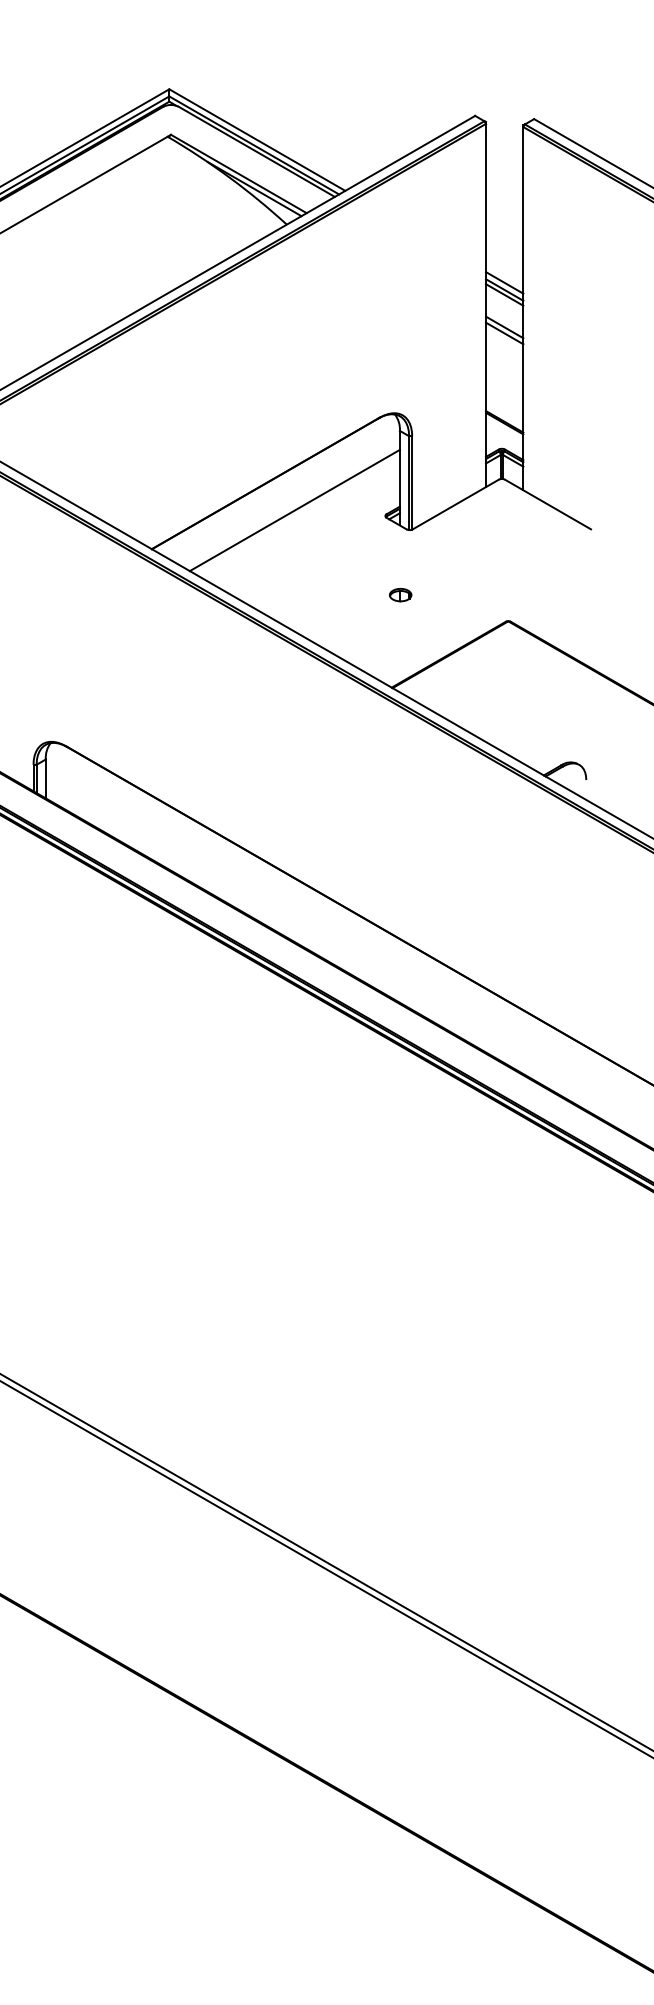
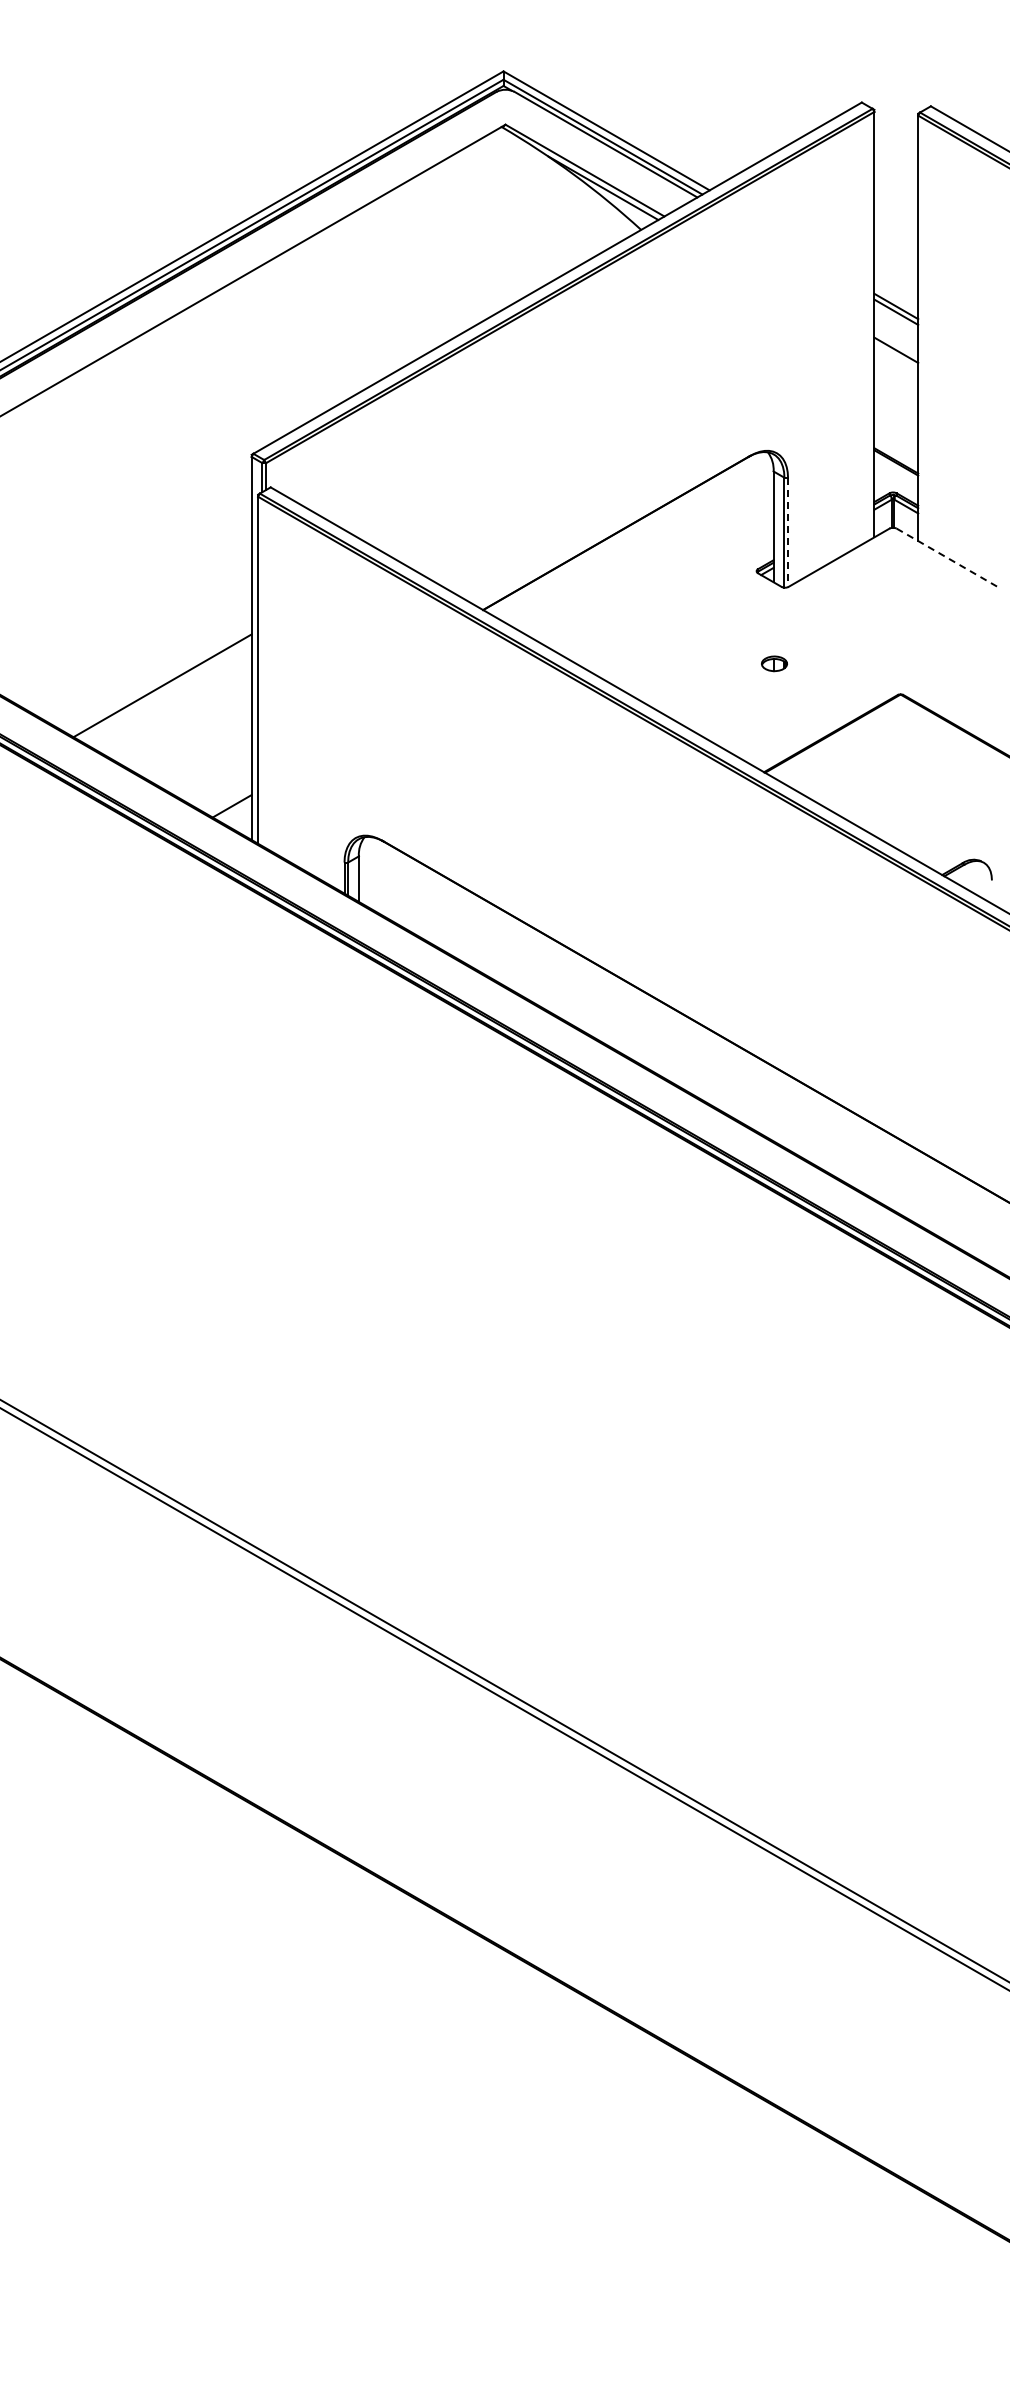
line: (504, 282) -> (896, 297), removed
line: (504, 333) -> (896, 357), removed
line: (412, 482) -> (788, 532), solid -> dashed
line: (548, 504) -> (947, 557), solid -> dashed
line: (294, 510) -> (650, 564), removed

